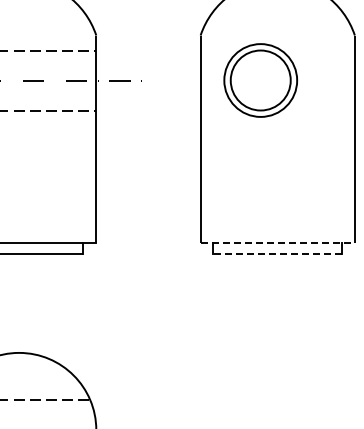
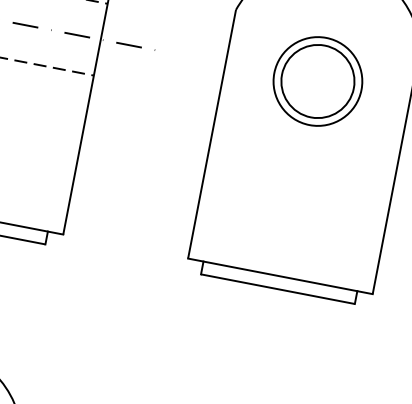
part: (260, 80) -> (317, 81), moved
line: (278, 243) -> (281, 276), dashed -> solid
line: (277, 254) -> (277, 289), dashed -> solid

